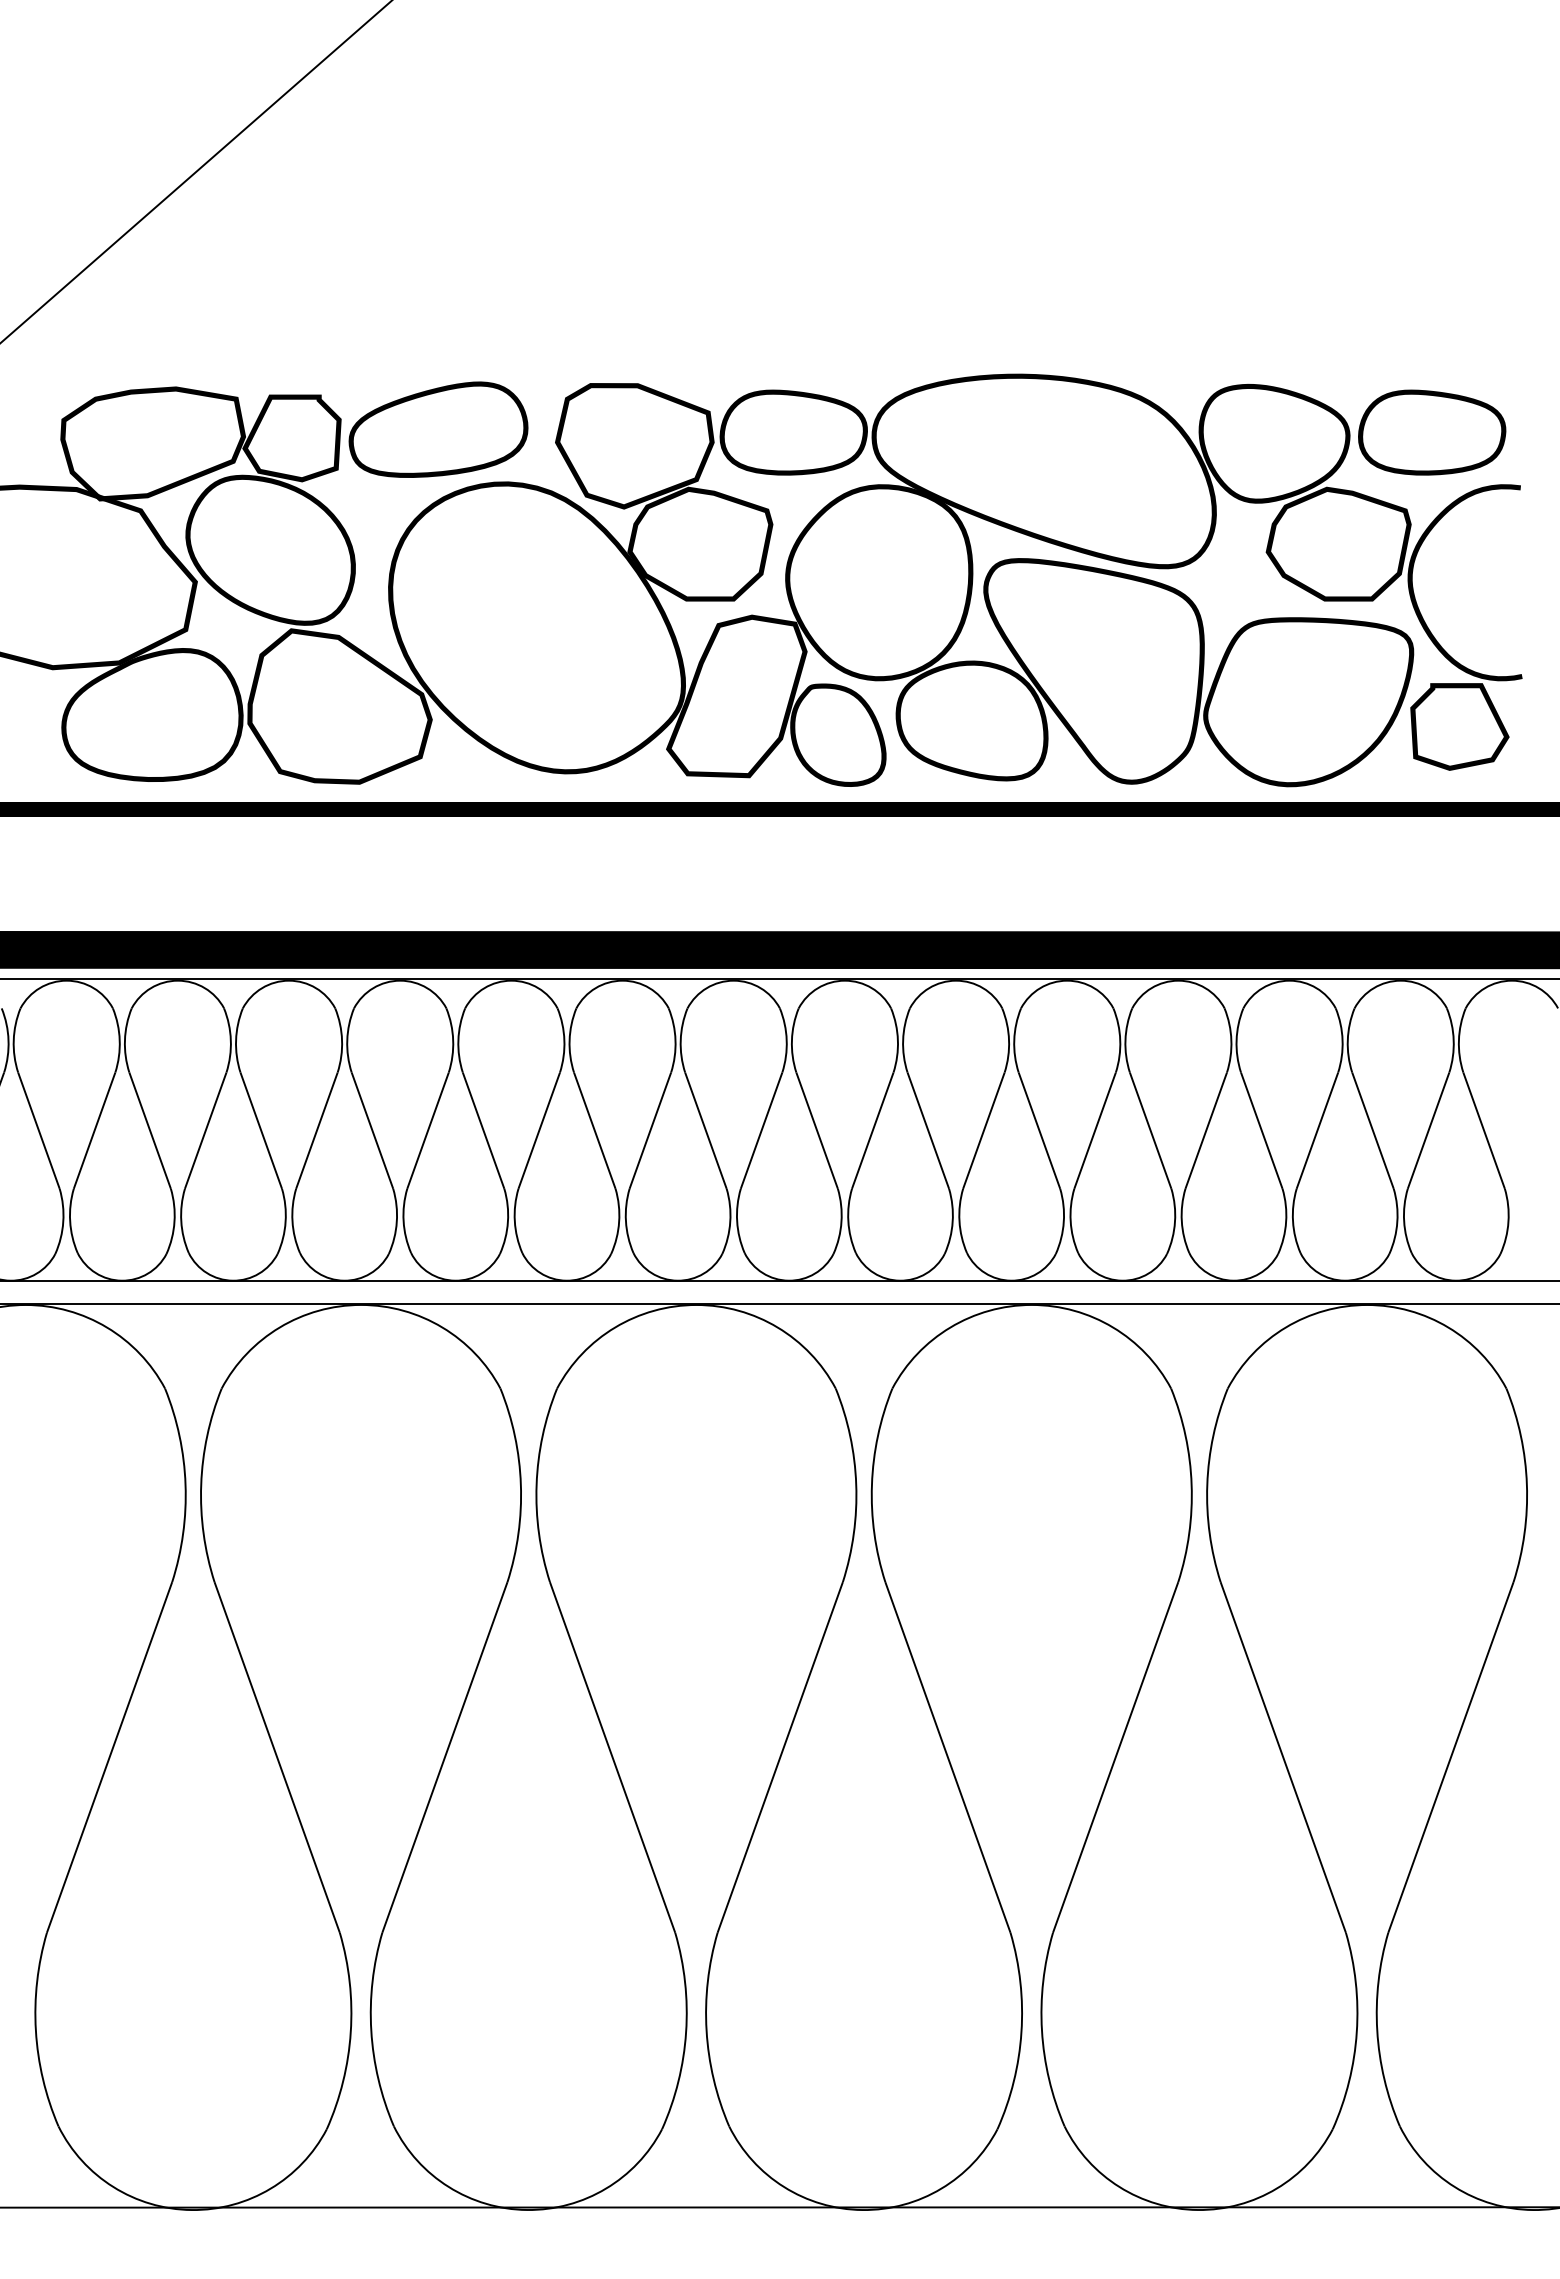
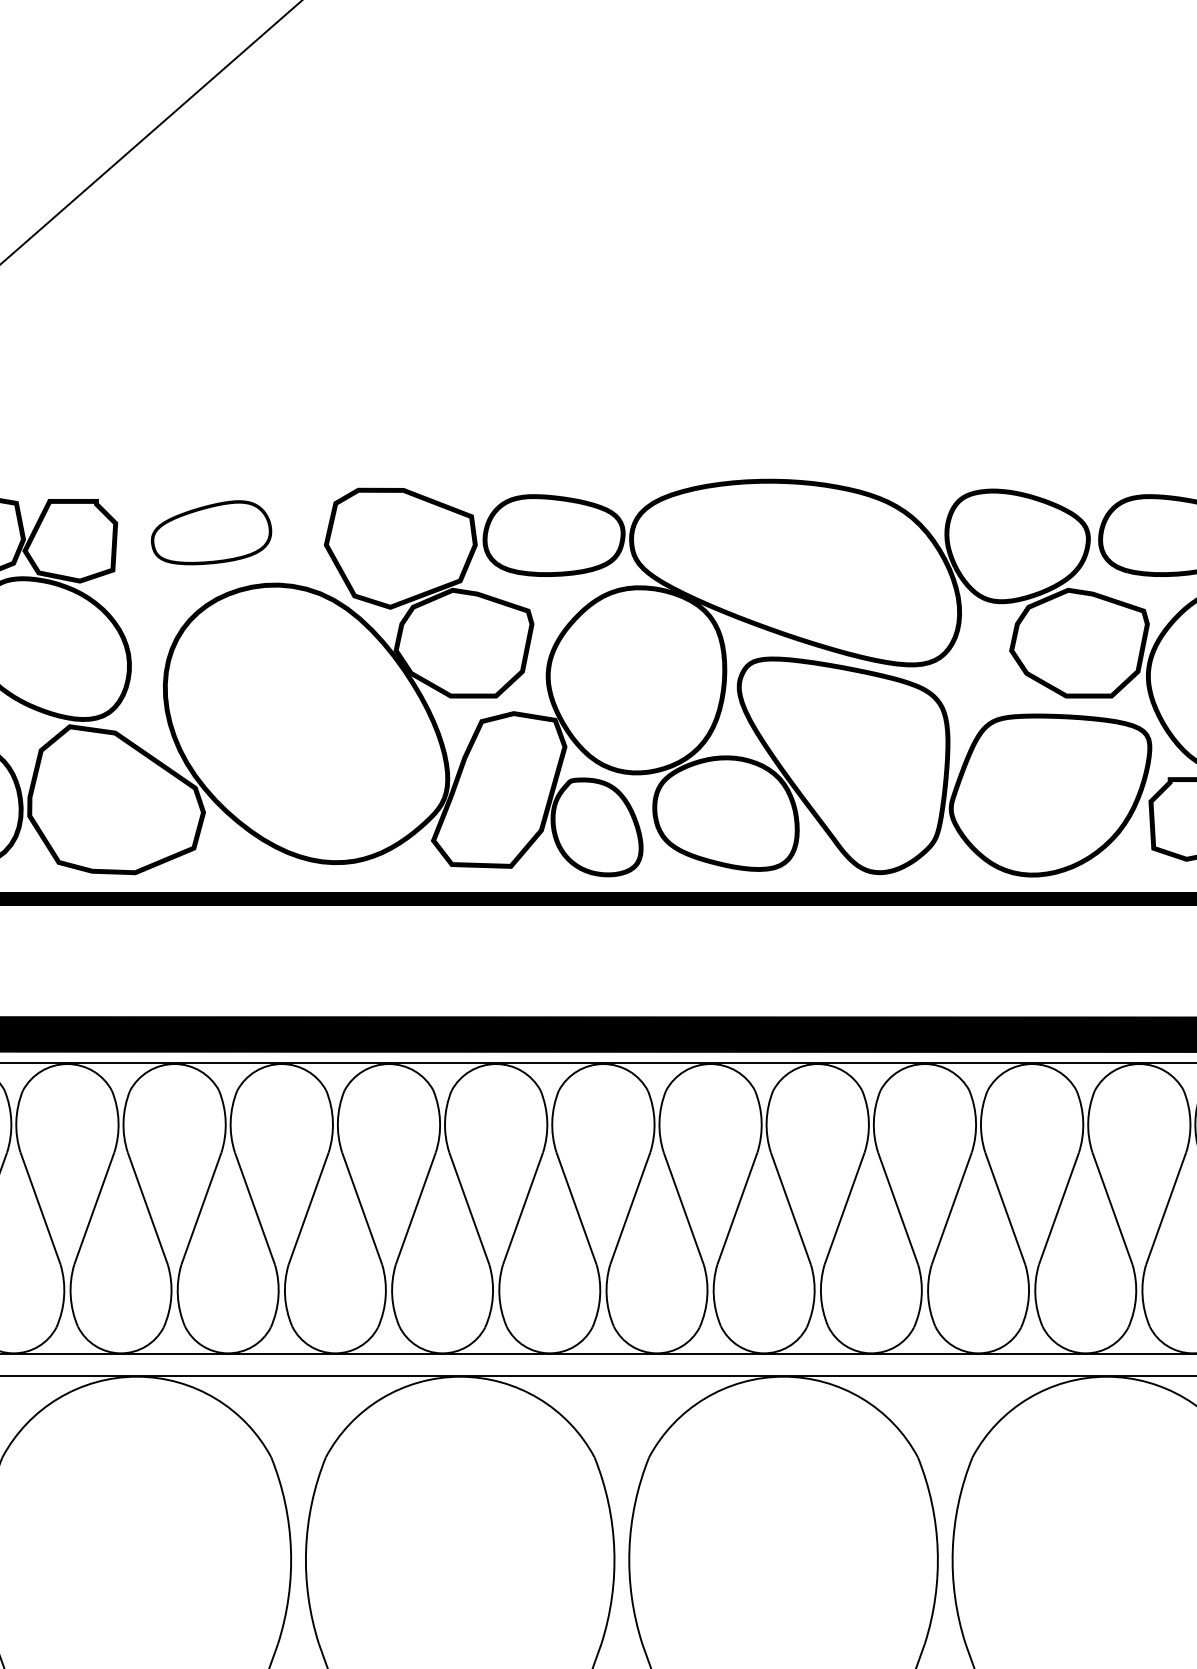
part: (438, 429) -> (211, 532), size x0.7

